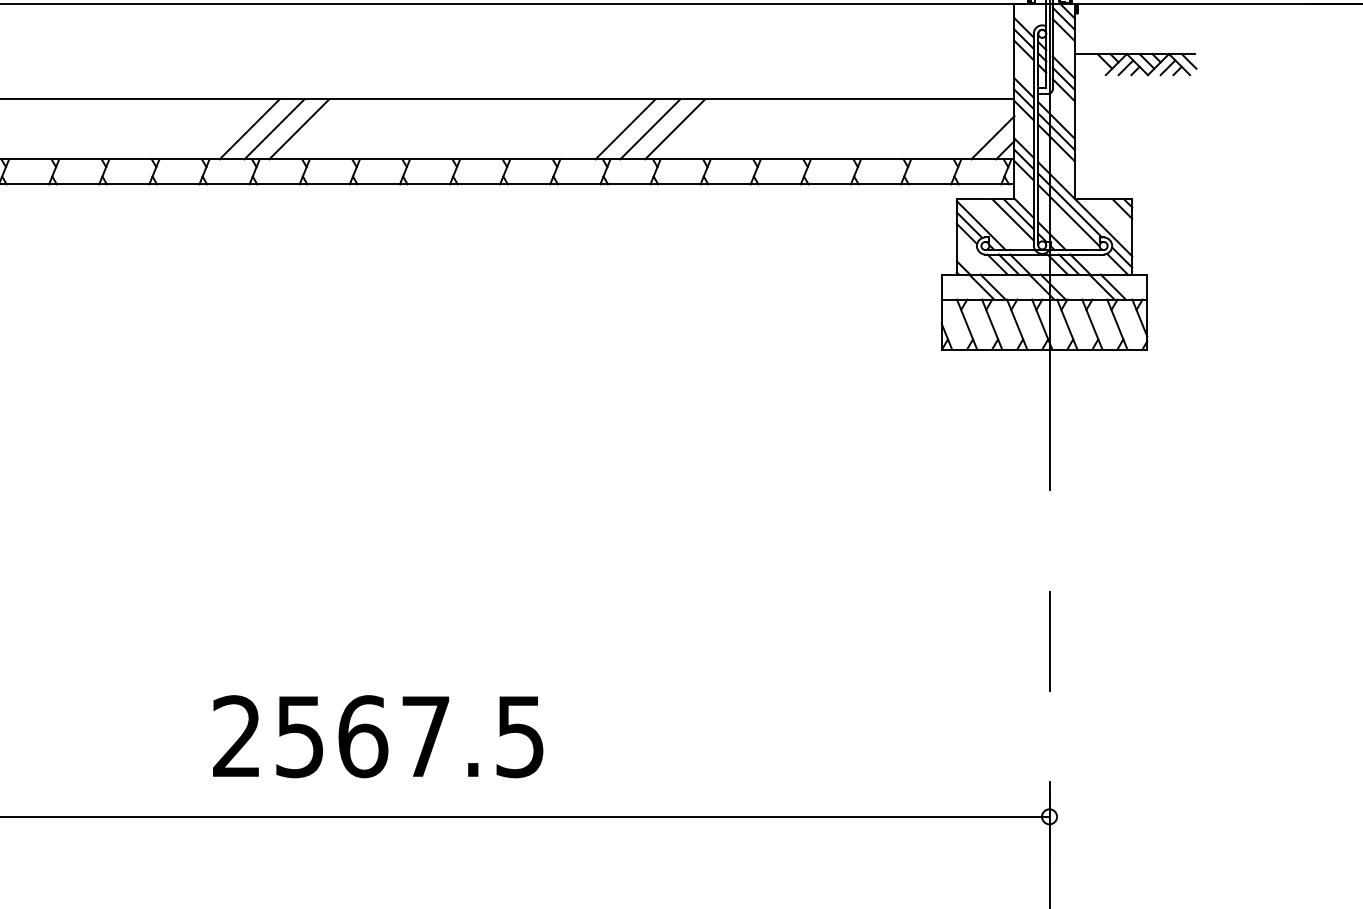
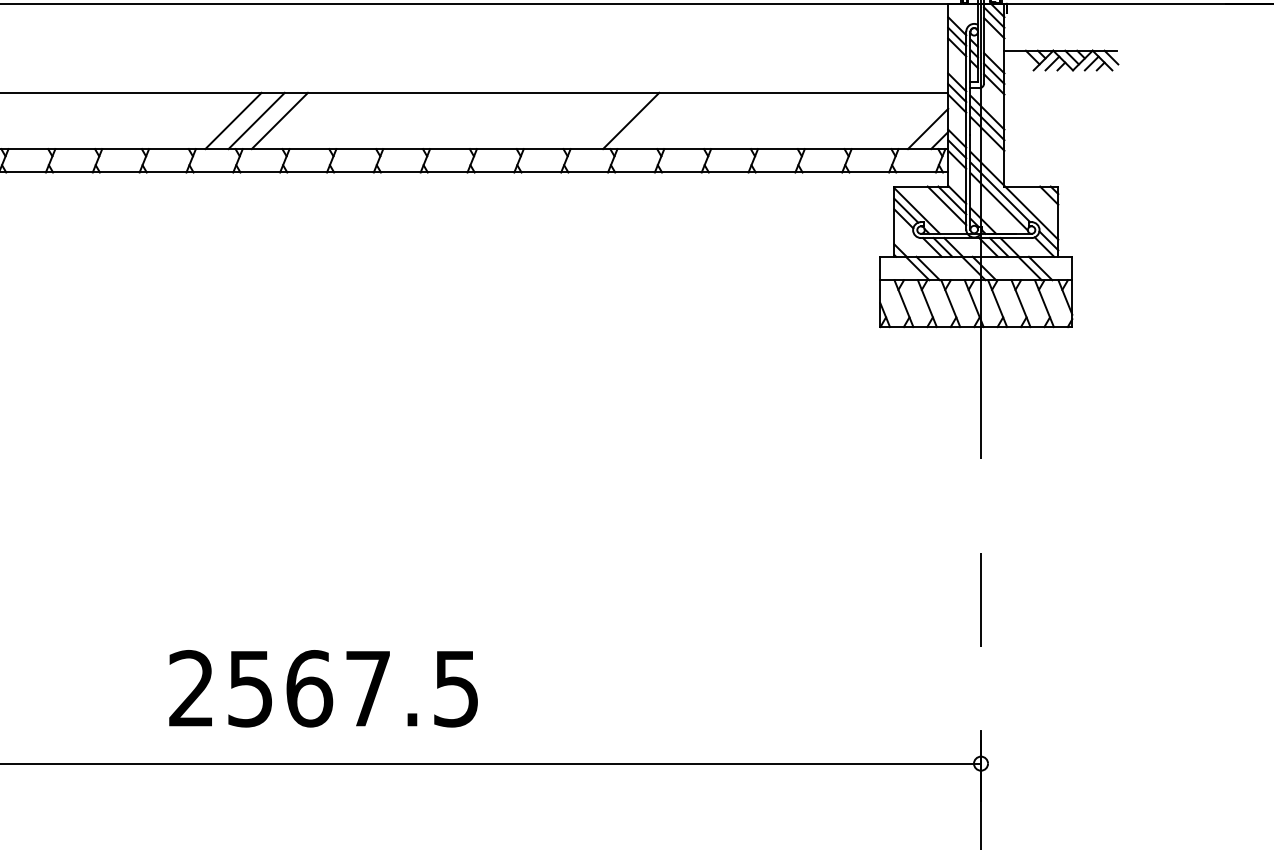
line: (625, 129) -> (584, 121), removed
line: (650, 129) -> (608, 121), removed
text: (378, 736) -> (323, 688), moved

